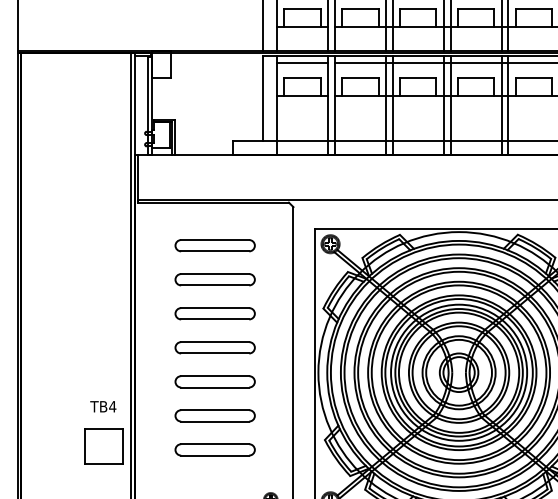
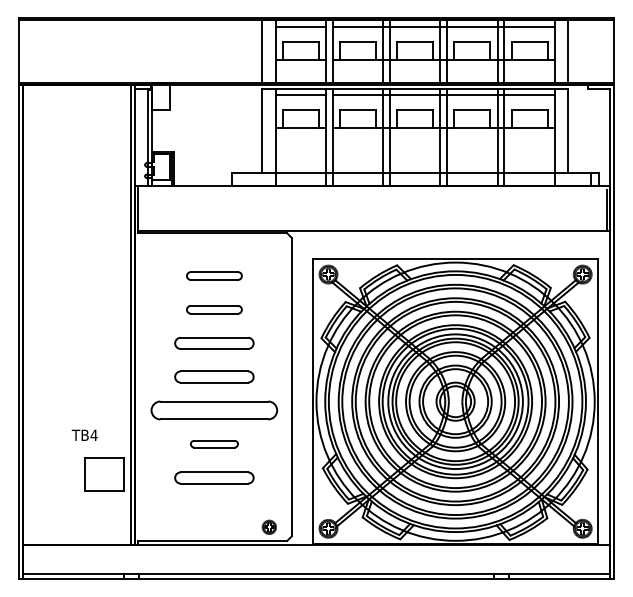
part: (215, 245) -> (214, 275), size x0.7
part: (215, 279) -> (214, 309), size x0.7
part: (215, 381) -> (214, 410), size x1.6
text: (103, 405) -> (84, 434), moved
part: (215, 415) -> (214, 443), size x0.6

